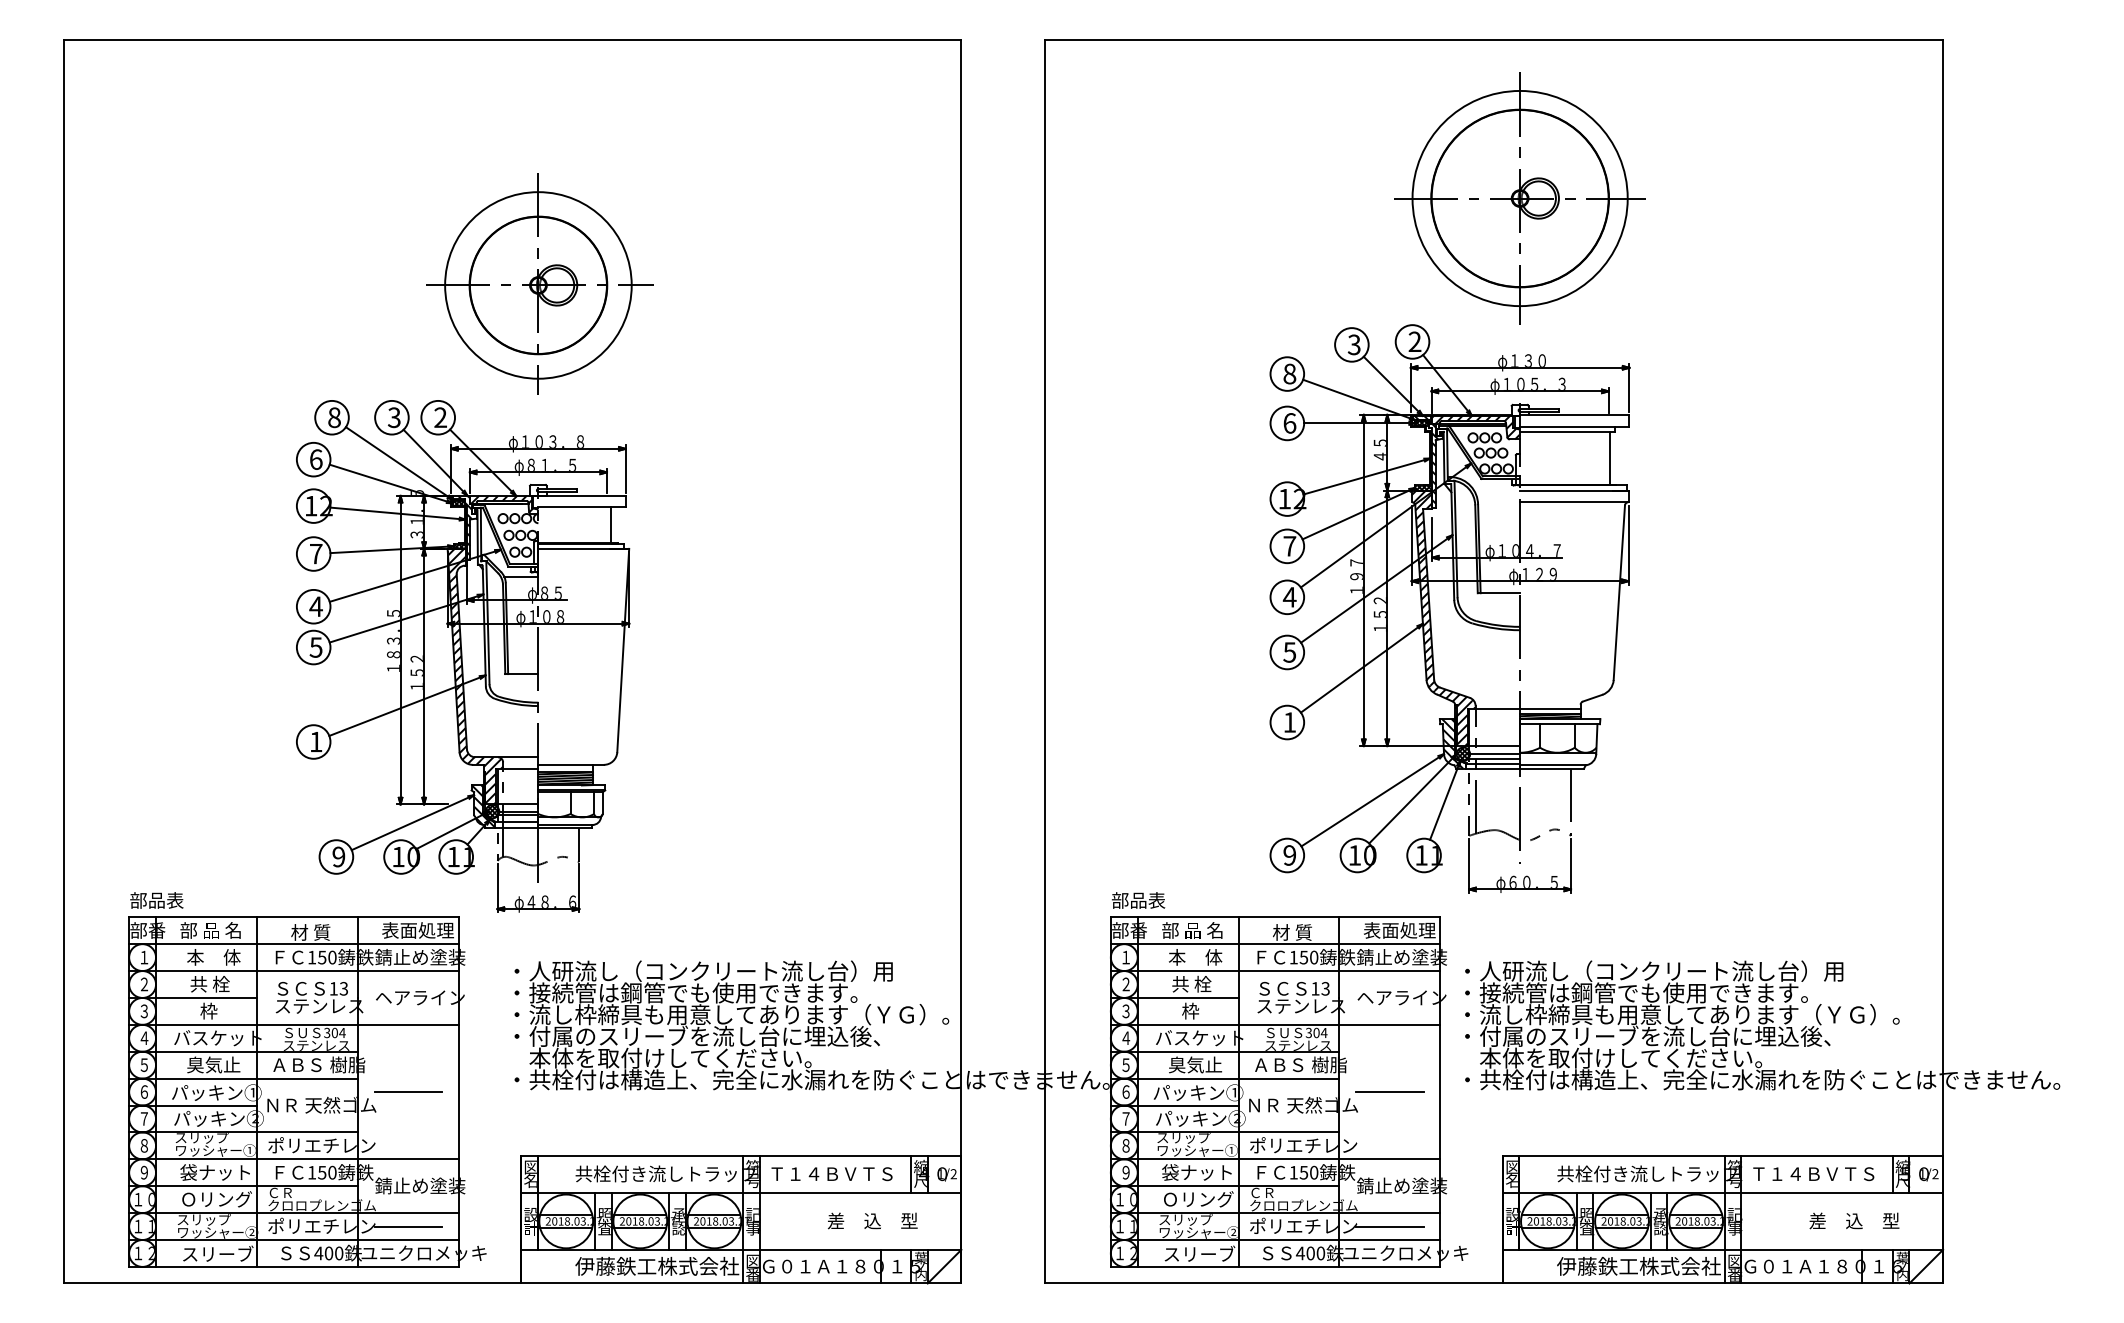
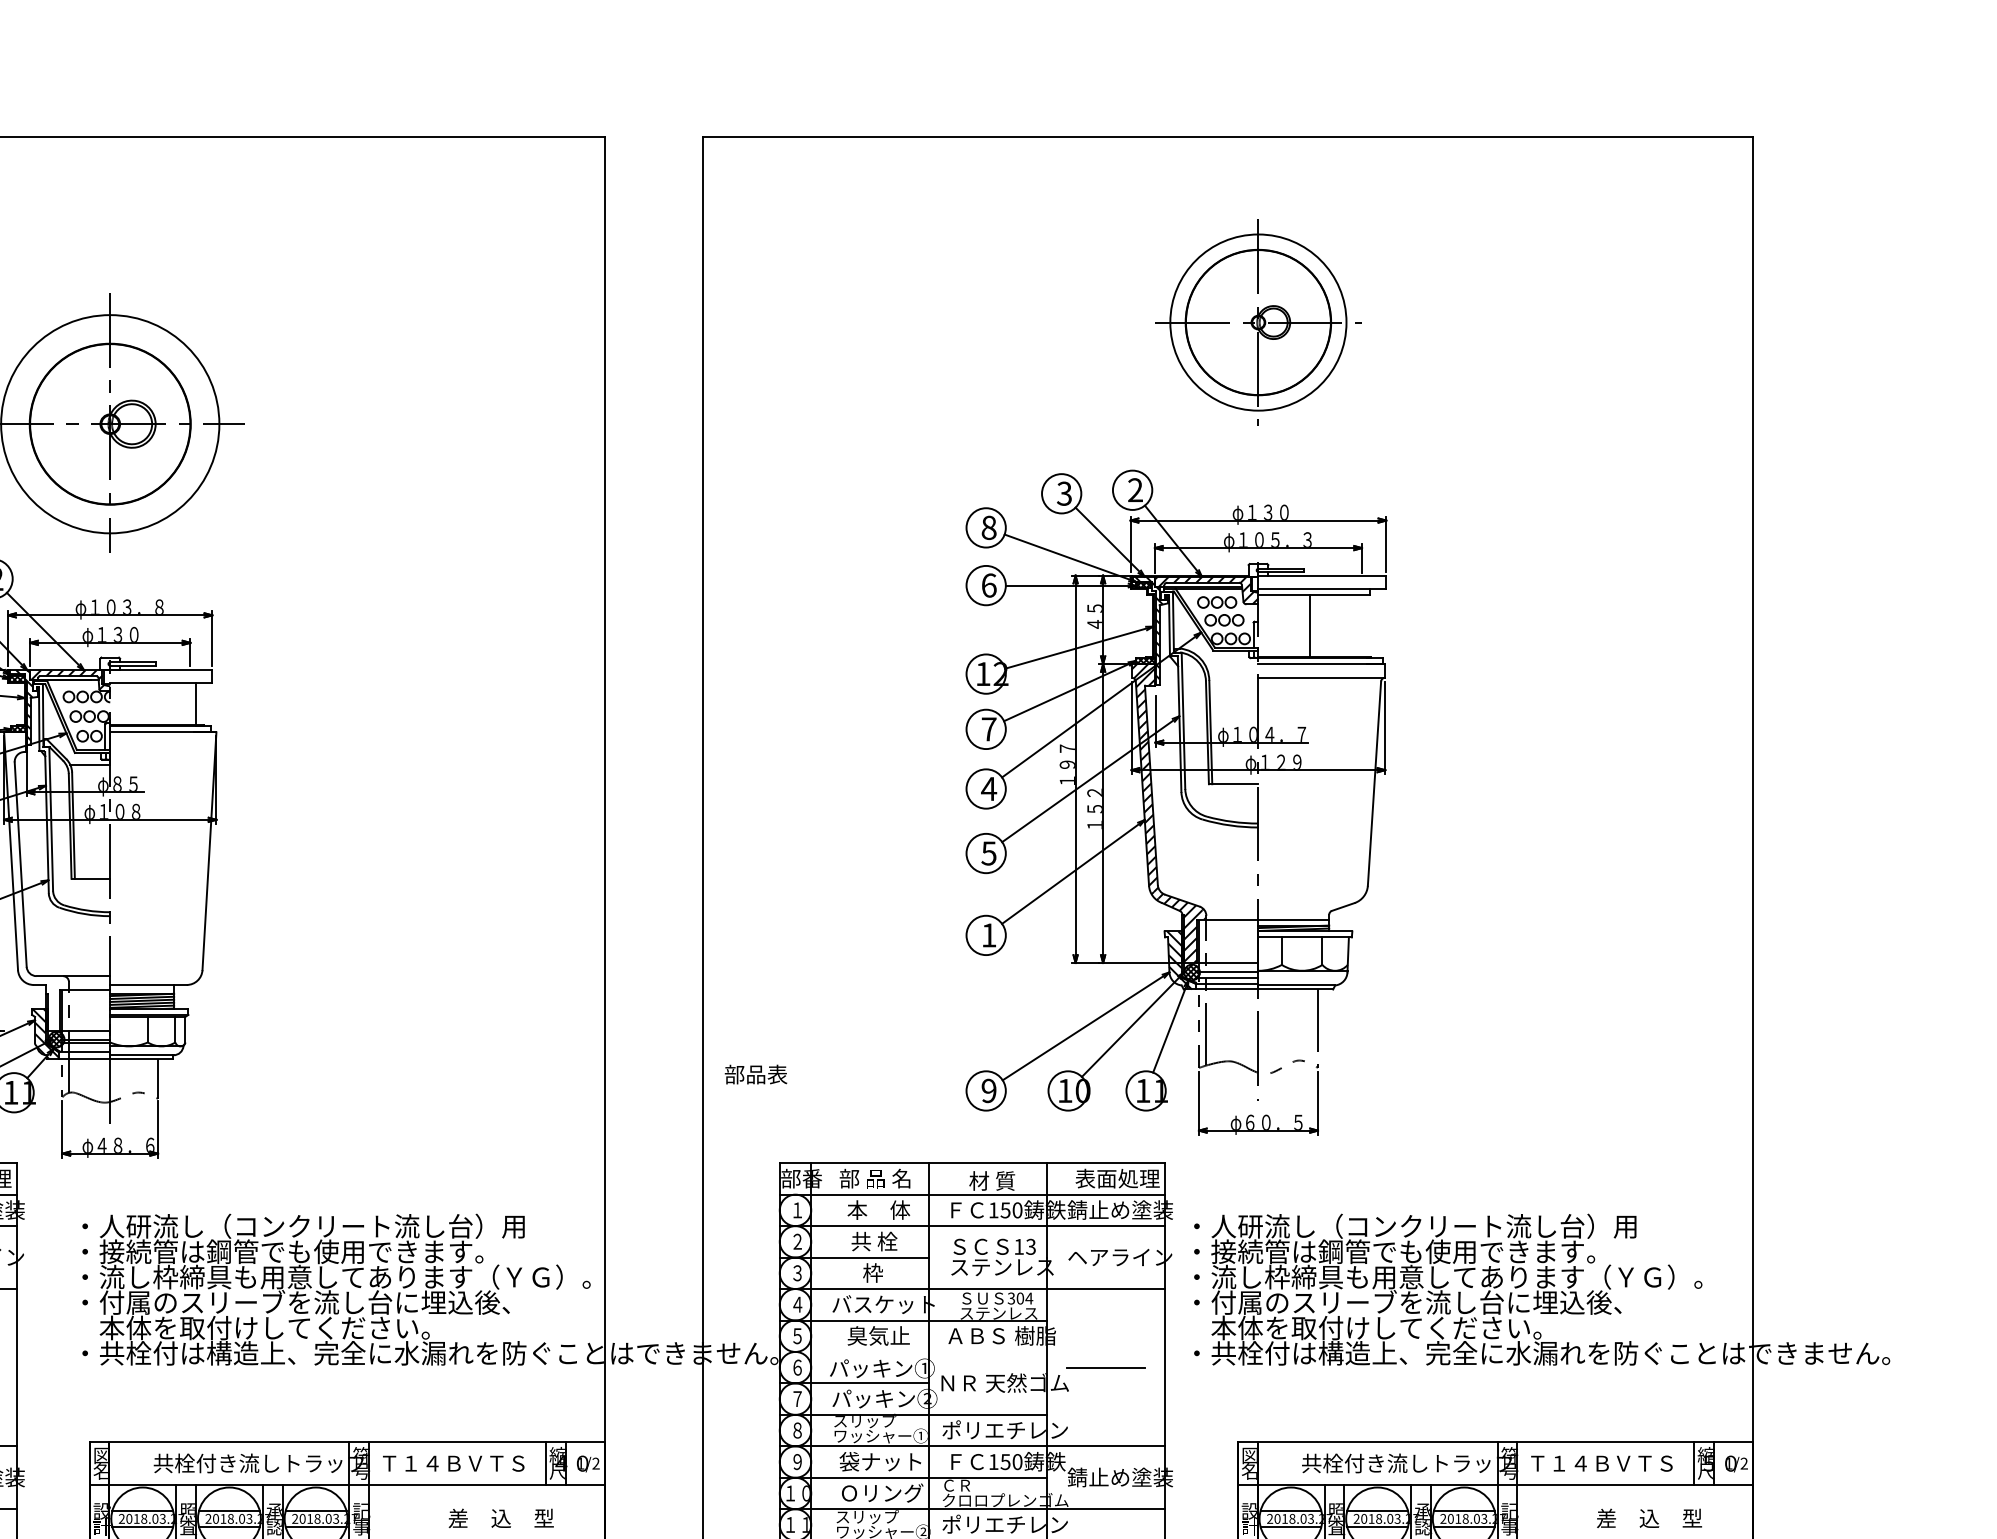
part: (1519, 198) -> (1257, 322), size x0.7
line: (1610, 457) -> (1310, 625), moved
text: (551, 464) -> (125, 633), φ８１．５ -> φ１３０
hatch: (475, 676) -> (36, 881), removed
text: (1138, 900) -> (755, 1074), moved
line: (1224, 1078) -> (912, 1351), removed
line: (1389, 1226) -> (1105, 1524), removed

